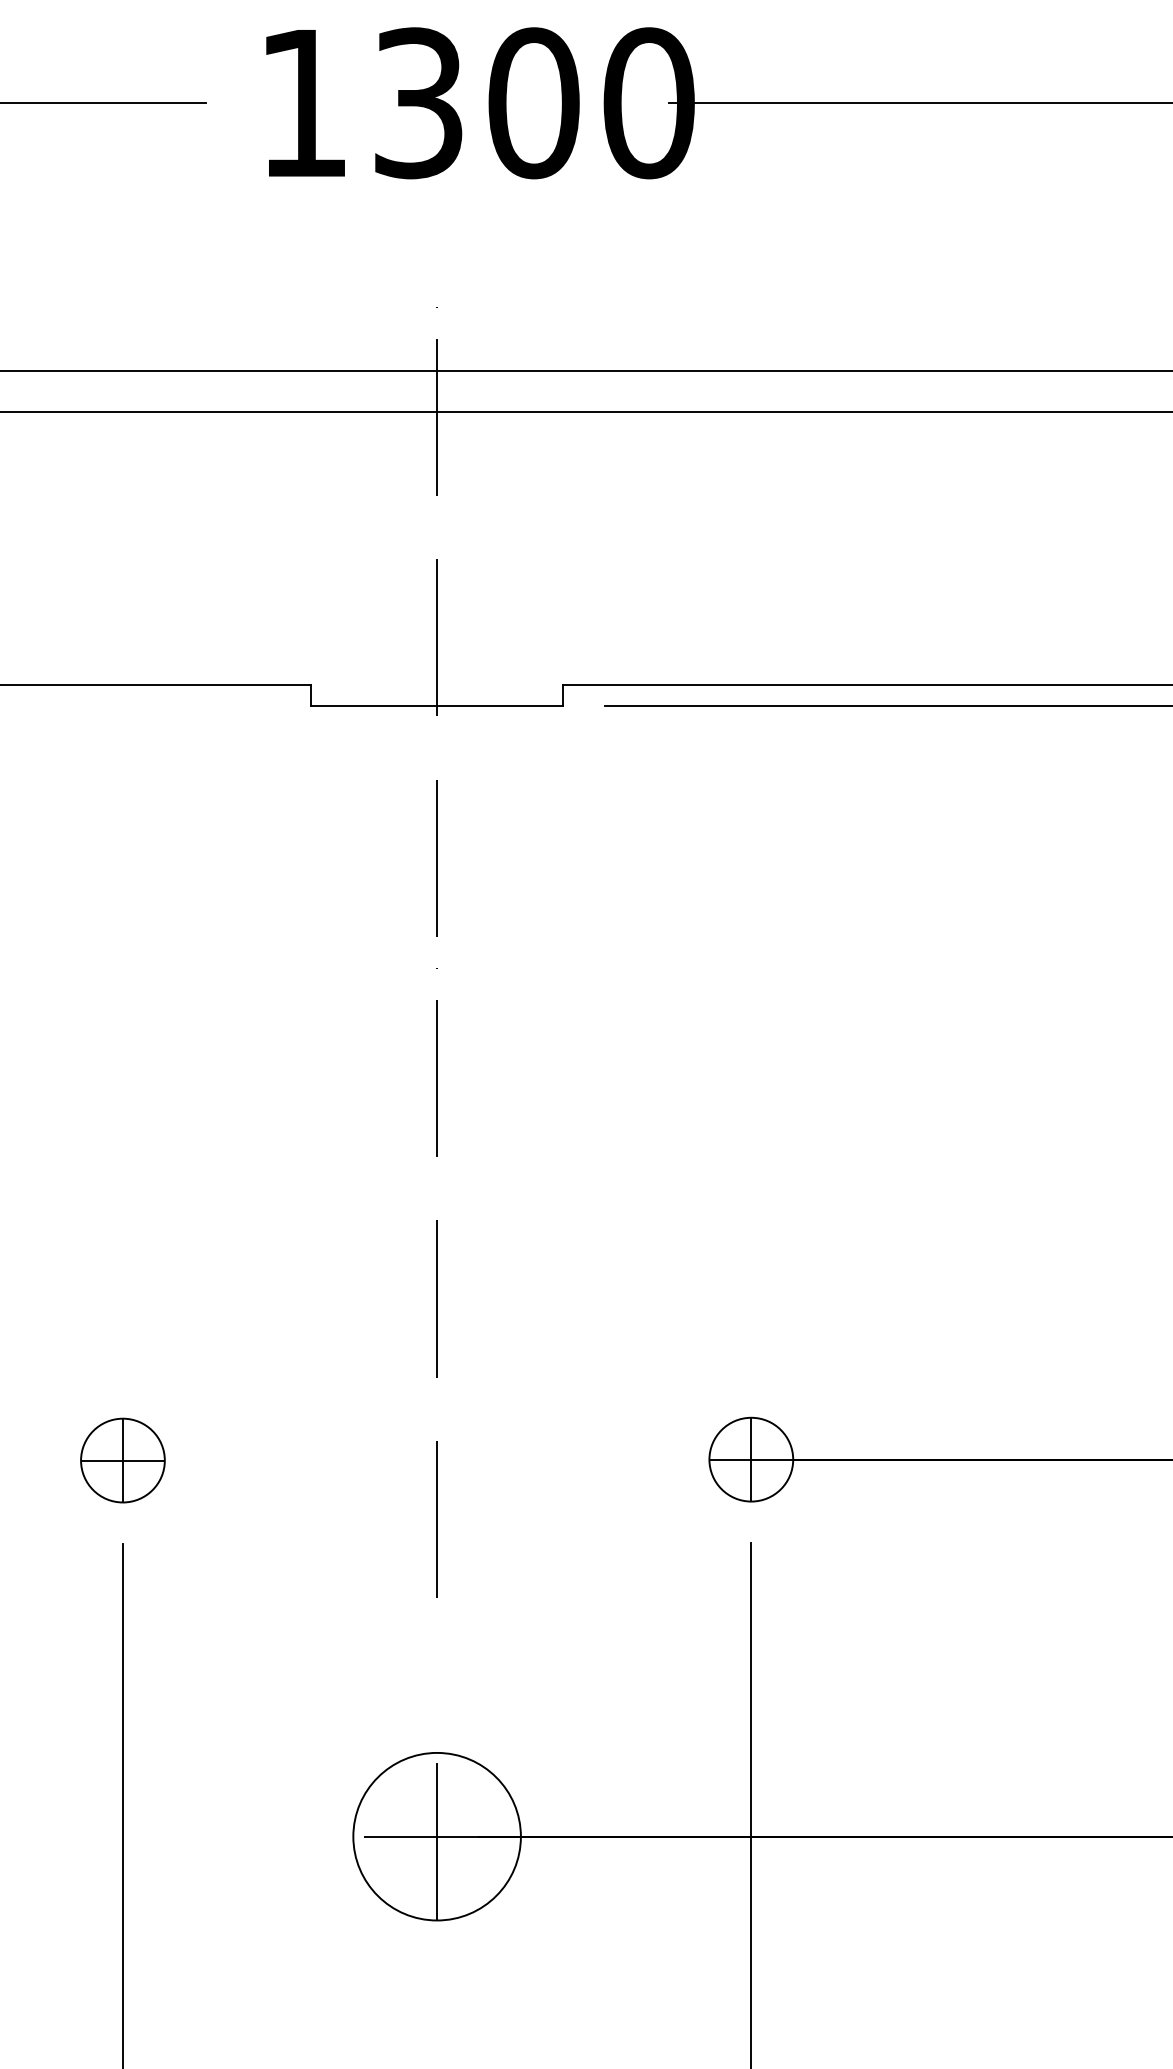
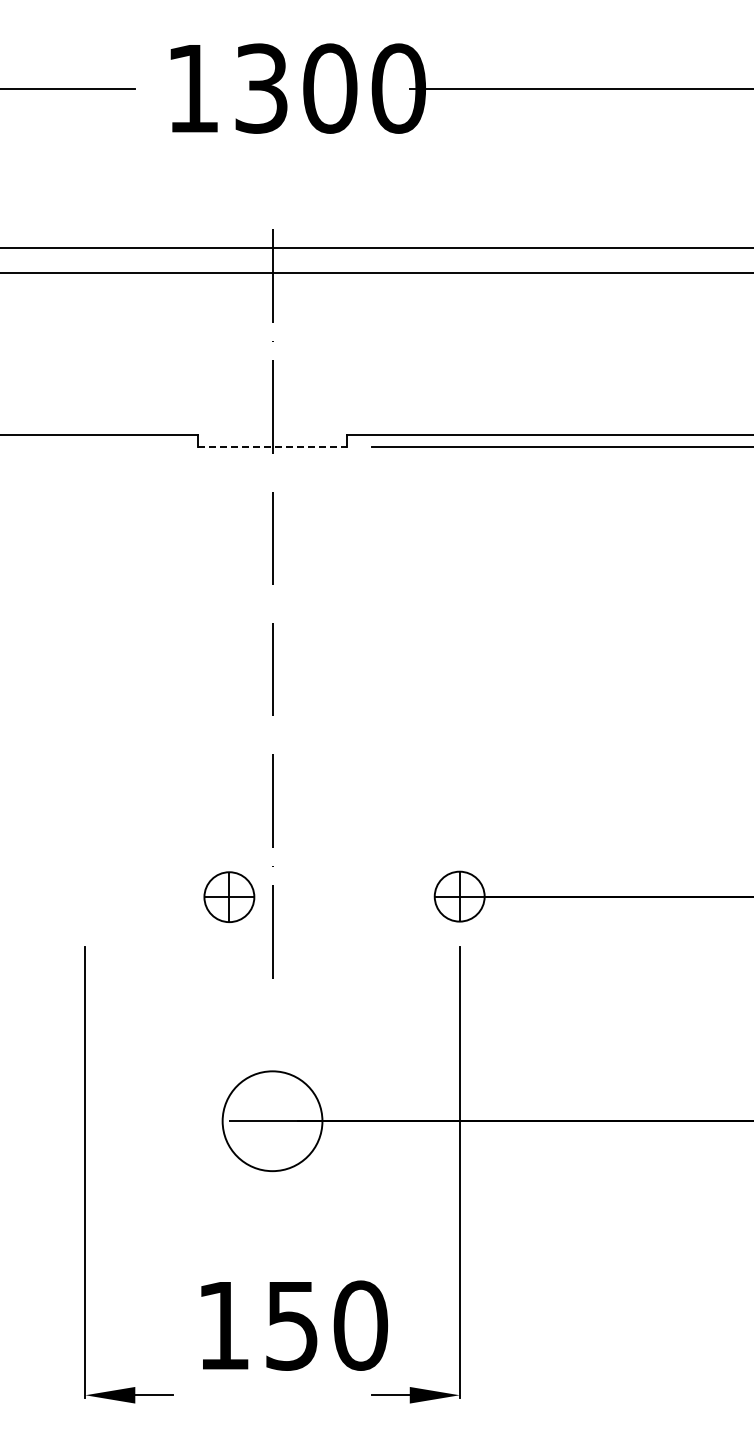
line: (437, 705) -> (272, 447), solid -> dashed
part: (123, 1459) -> (229, 896), moved
line: (437, 1837) -> (272, 1121), removed

